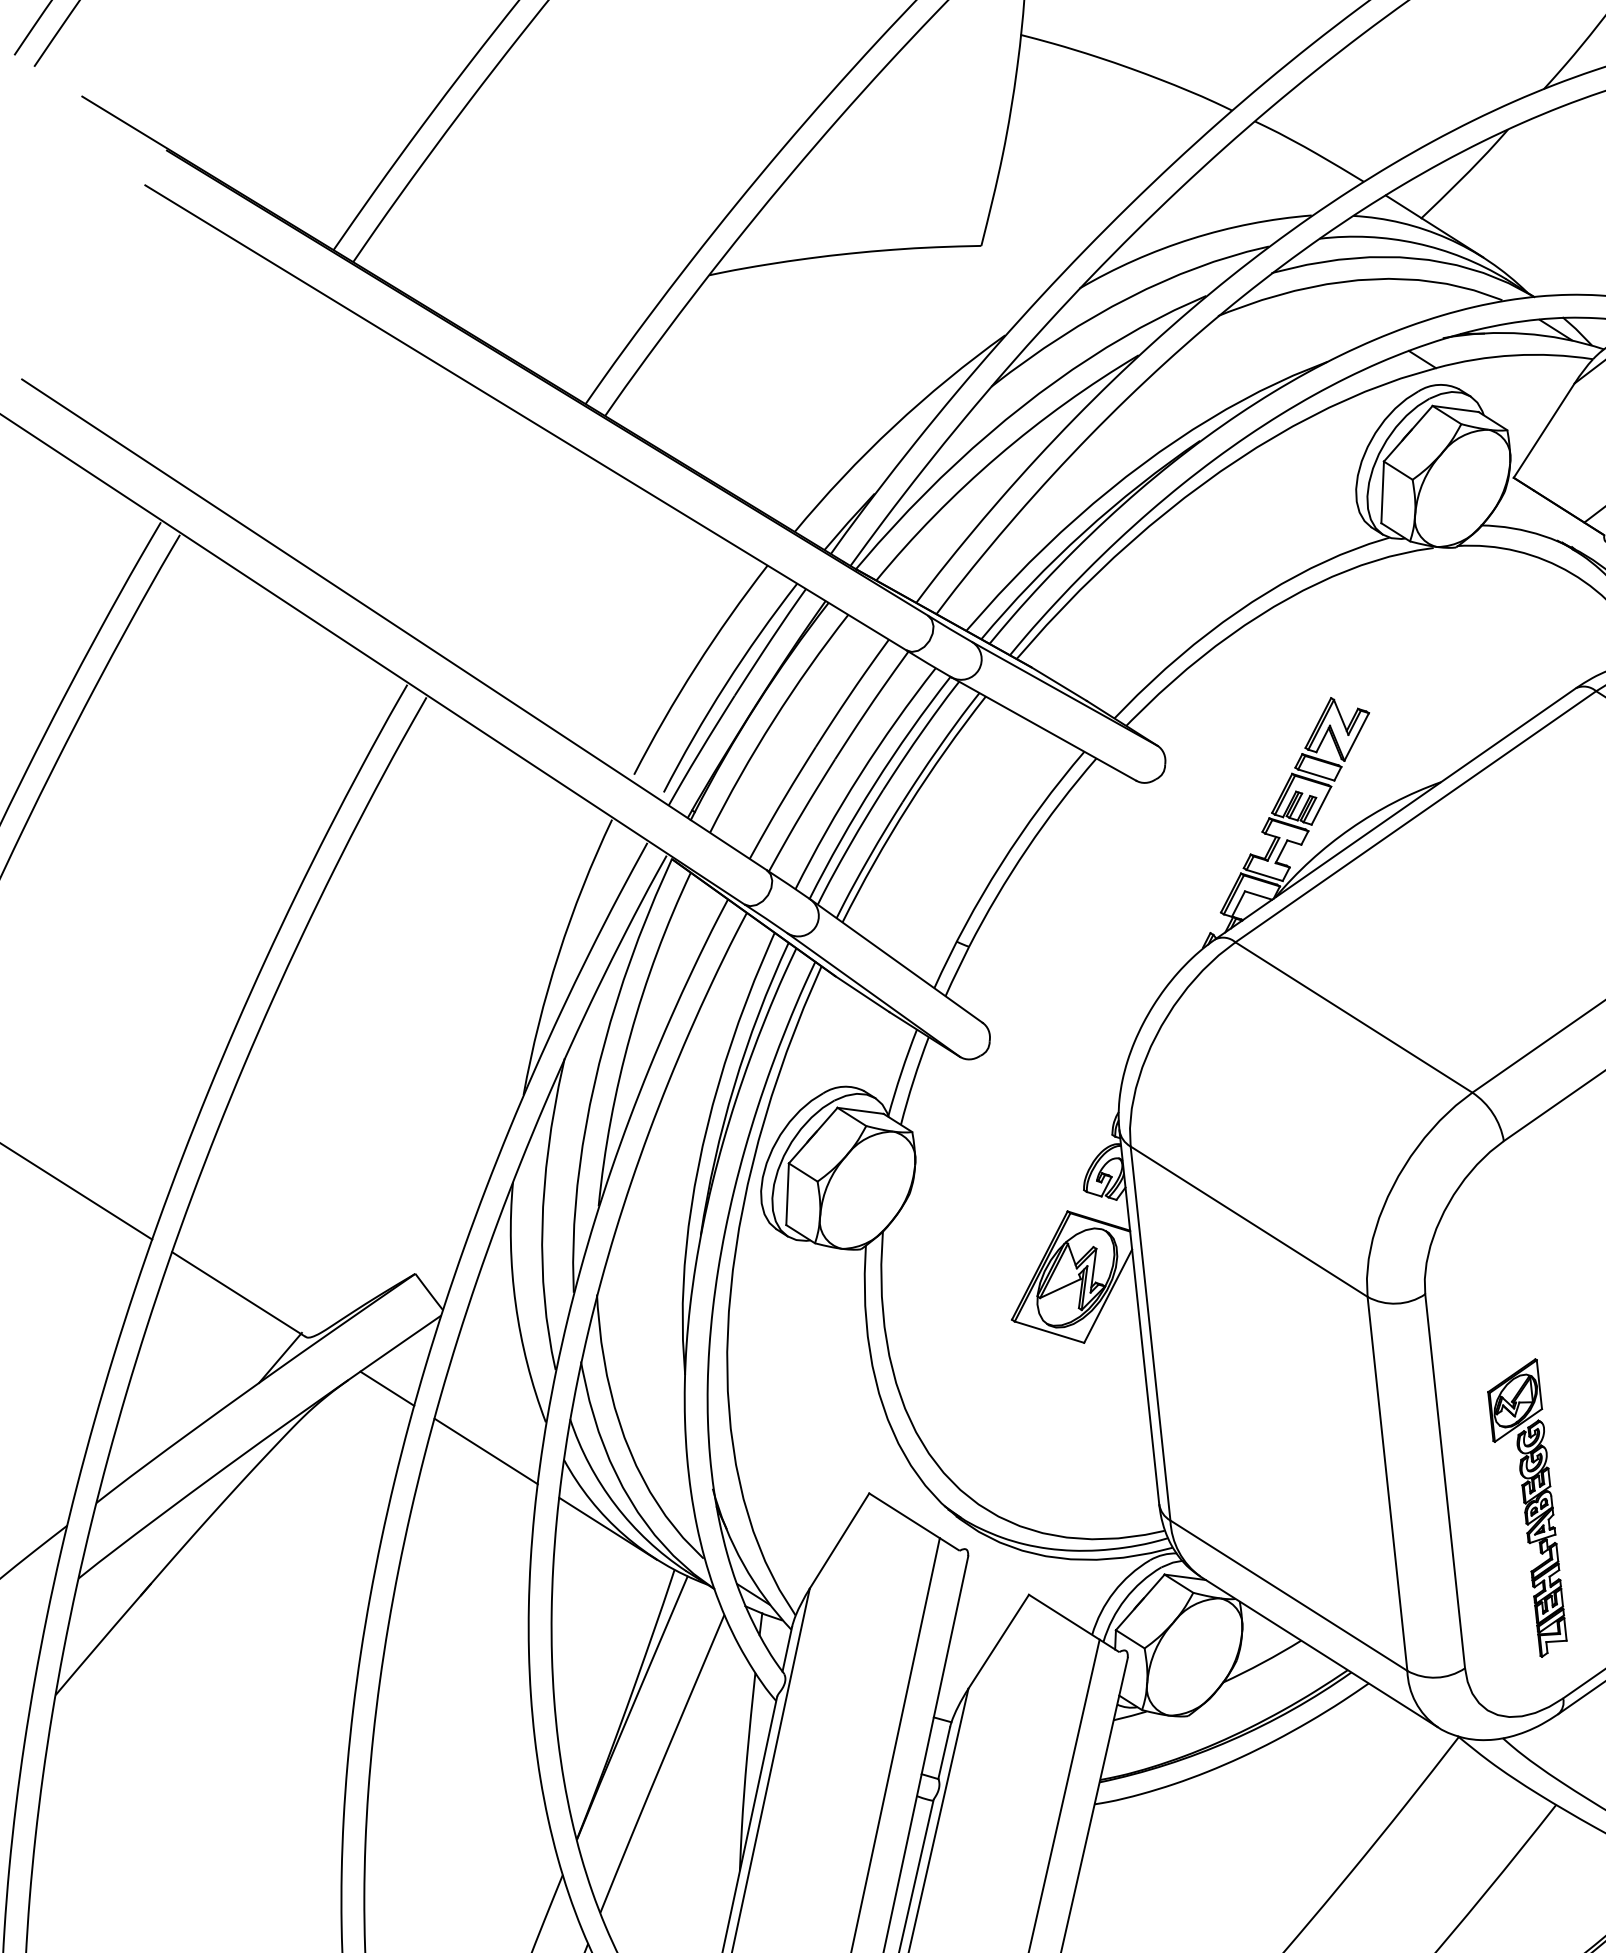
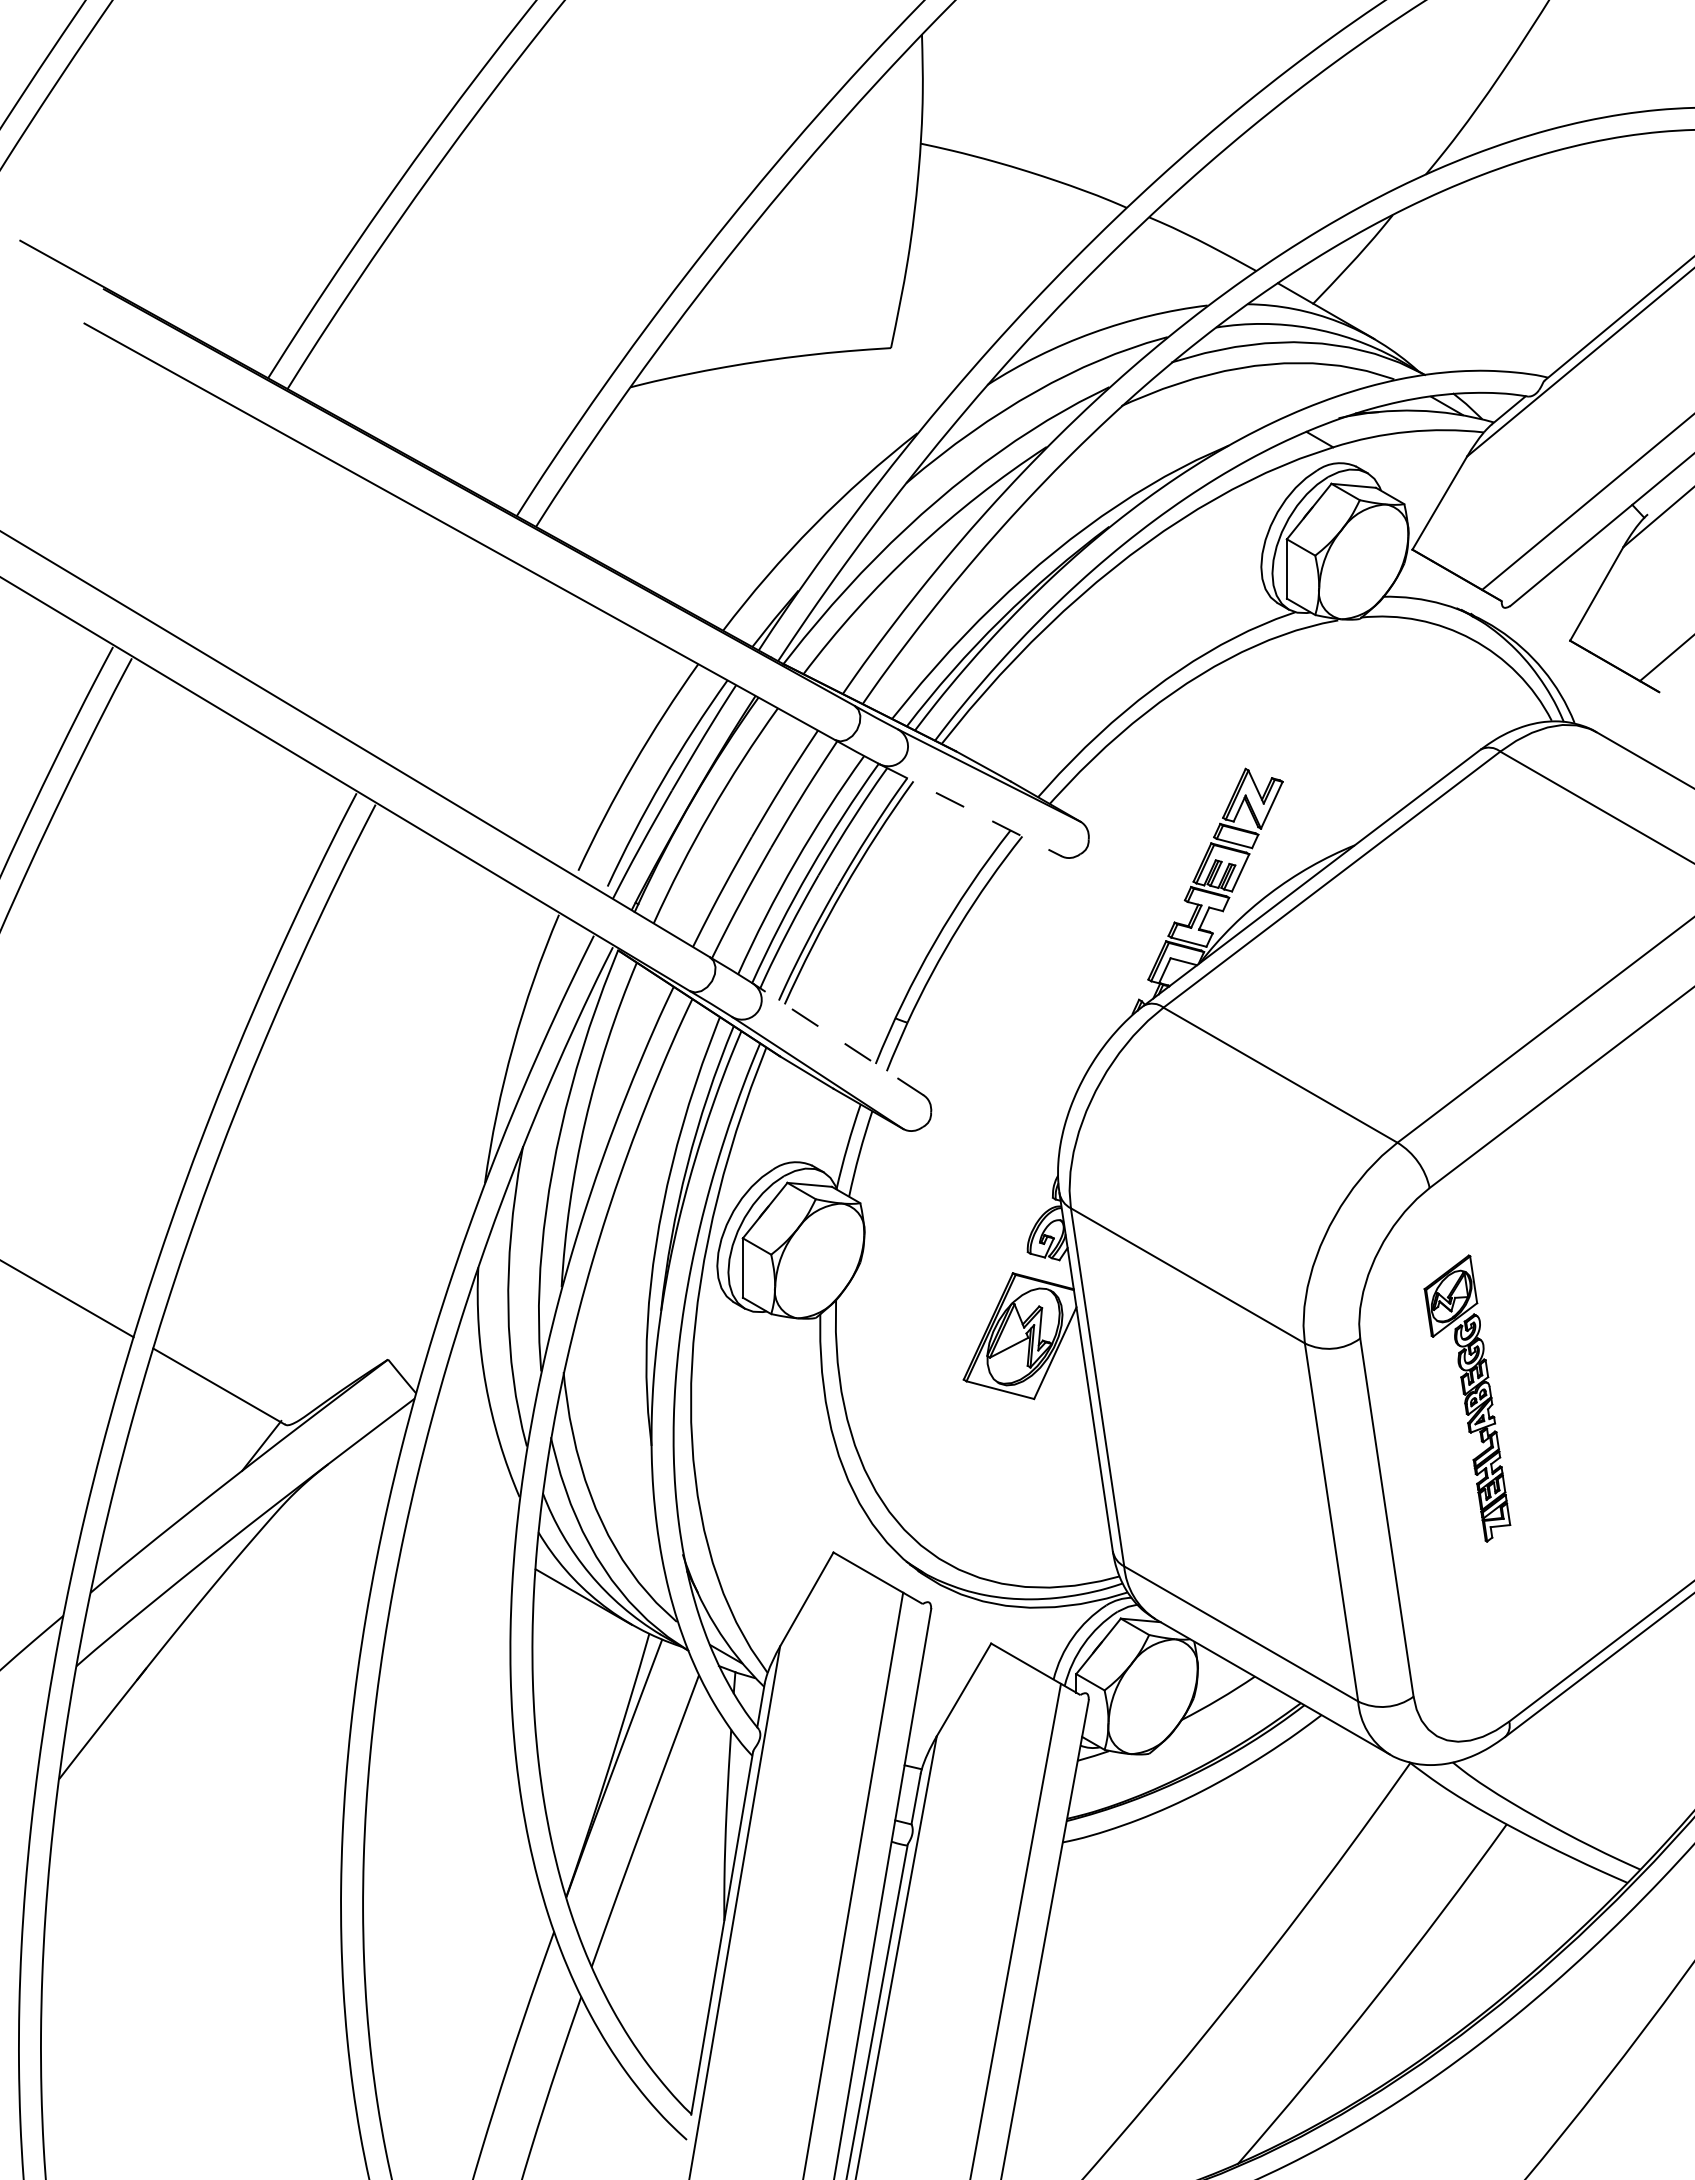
line: (1043, 729) -> (970, 810), solid -> dashed
line: (896, 961) -> (838, 1039), solid -> dashed
line: (387, 1387) -> (365, 1470), removed
line: (486, 1451) -> (463, 1527), removed
part: (1527, 1507) -> (1467, 1398), moved

